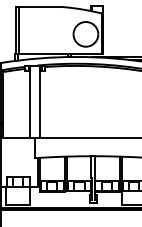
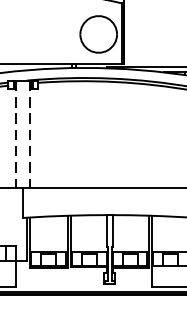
line: (29, 102) -> (15, 135), solid -> dashed
line: (39, 102) -> (29, 135), solid -> dashed

